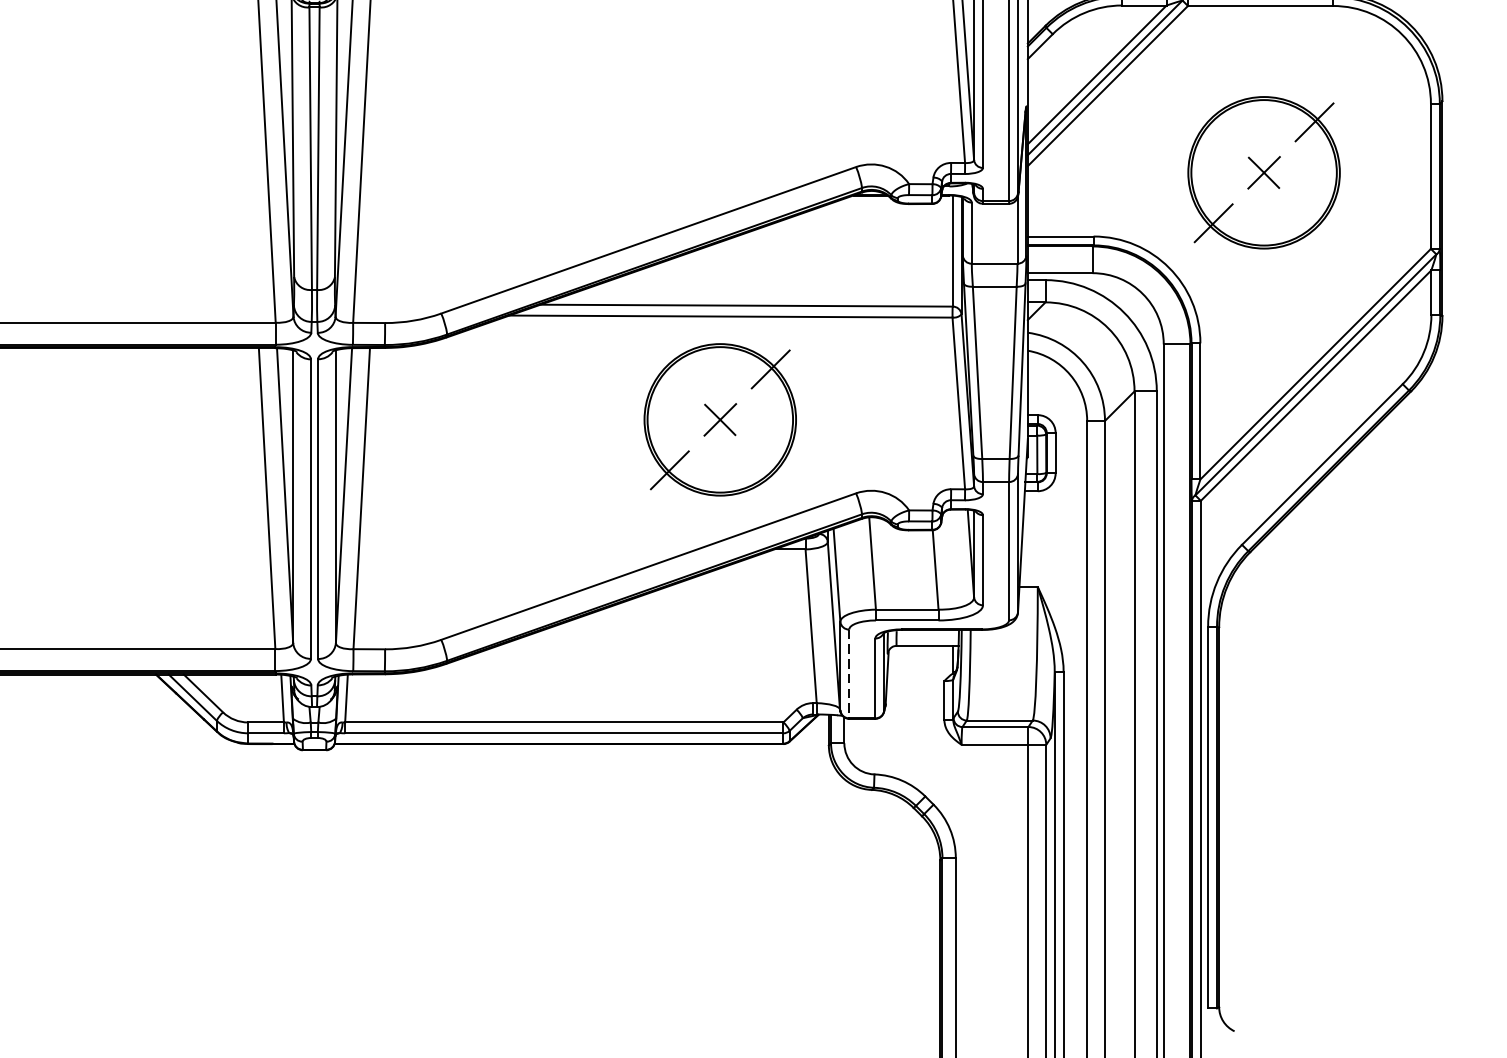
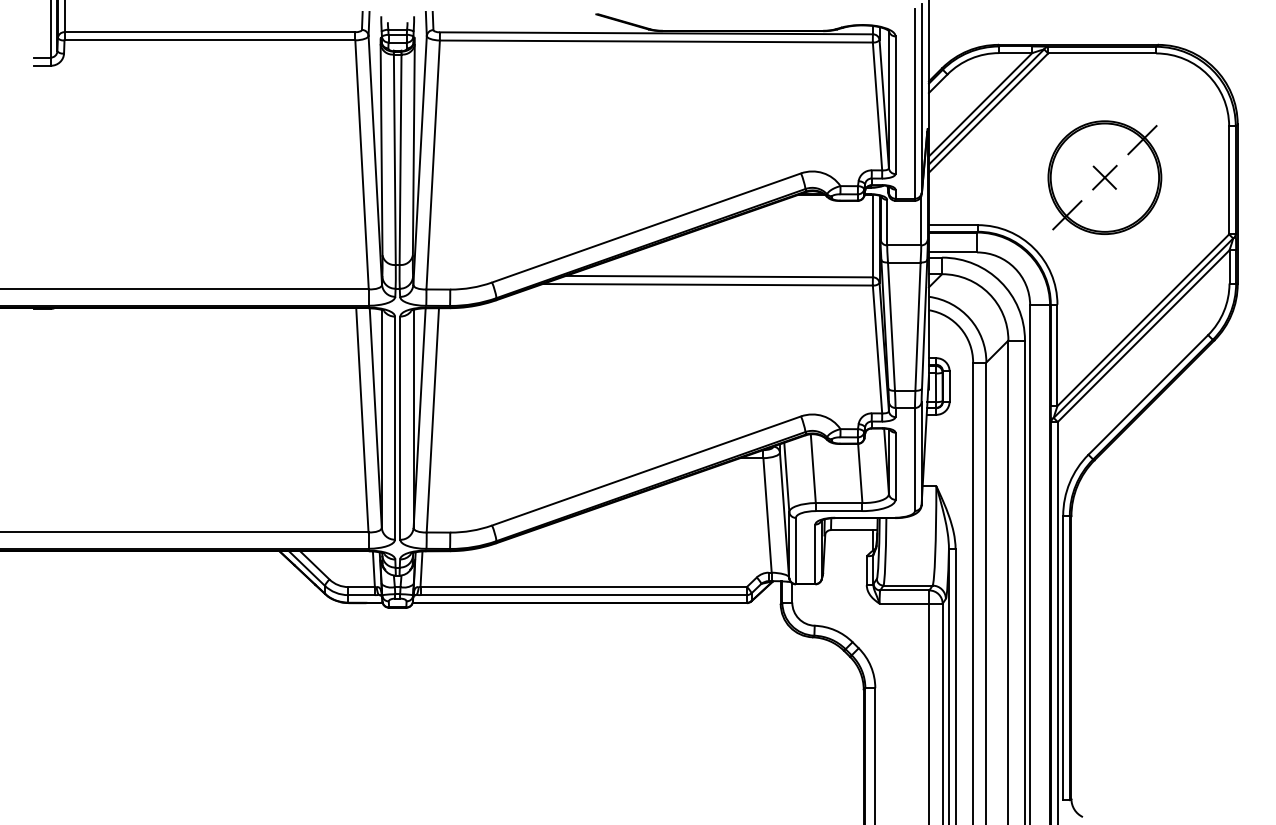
part: (719, 419) -> (699, 361), removed
line: (848, 674) -> (795, 551), dashed -> solid

